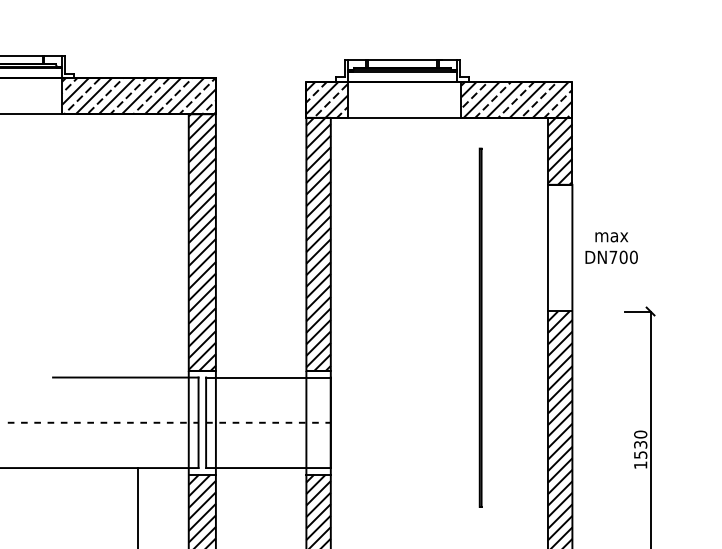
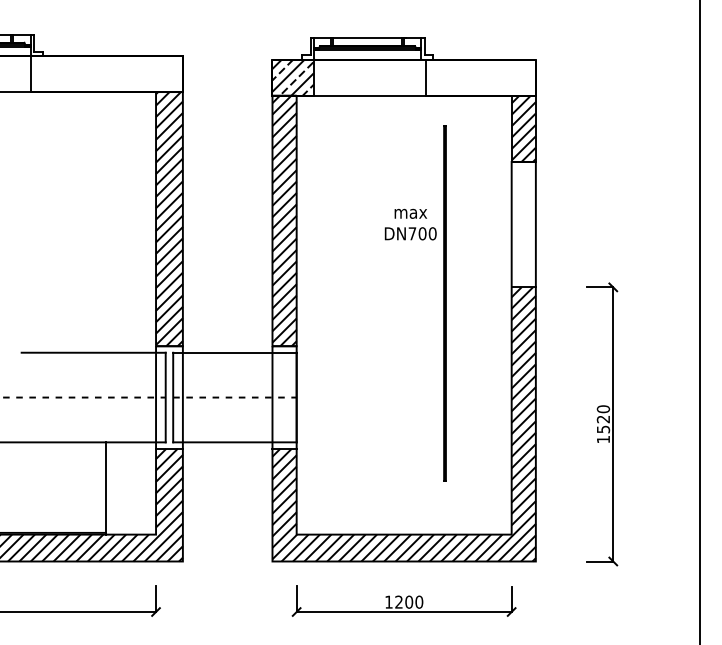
hatch: (138, 96) -> (106, 74), removed
hatch: (516, 99) -> (480, 77), removed
text: (611, 247) -> (410, 224), moved
text: (640, 444) -> (603, 419), 1530 -> 1520

